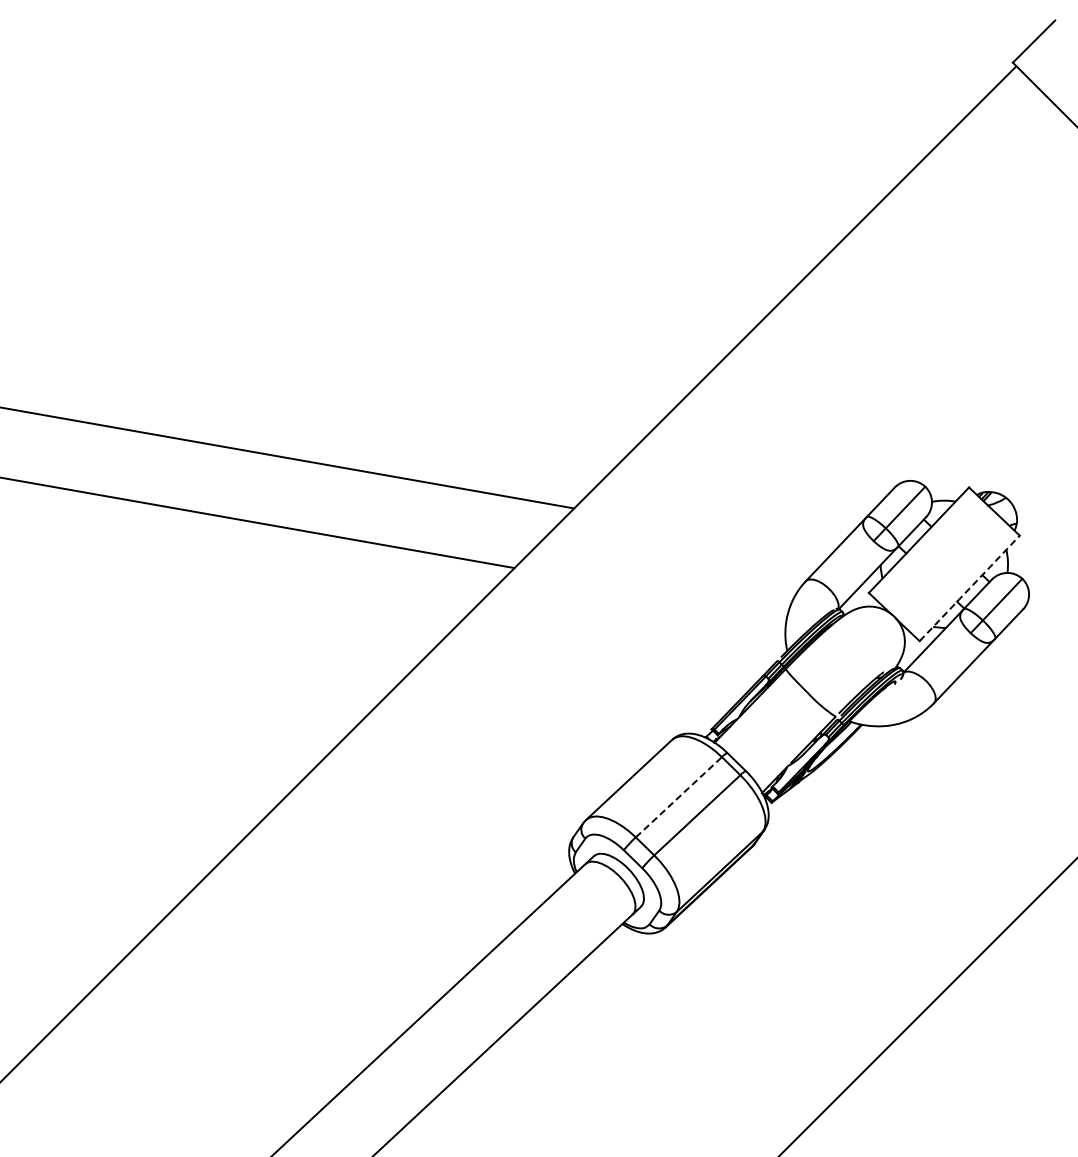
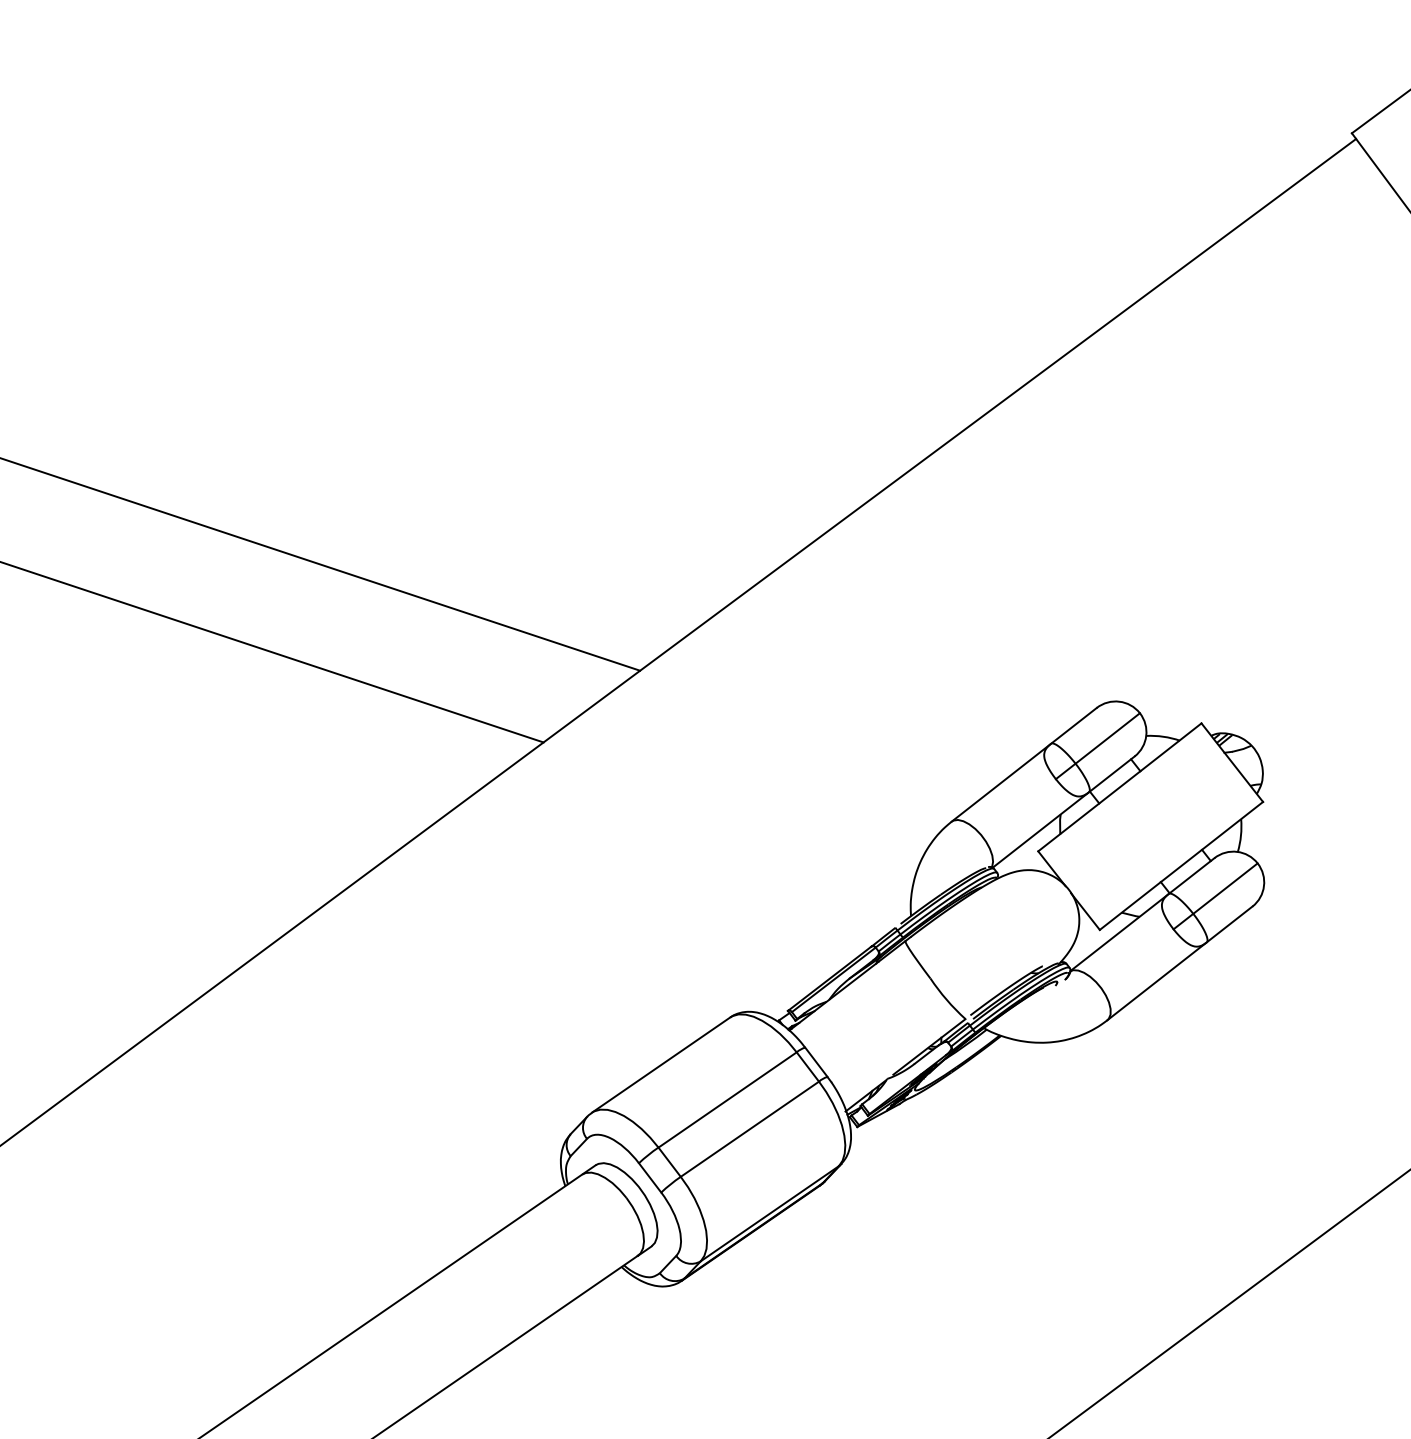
line: (969, 588) -> (1181, 865), dashed -> solid
line: (678, 797) -> (727, 1100), dashed -> solid

